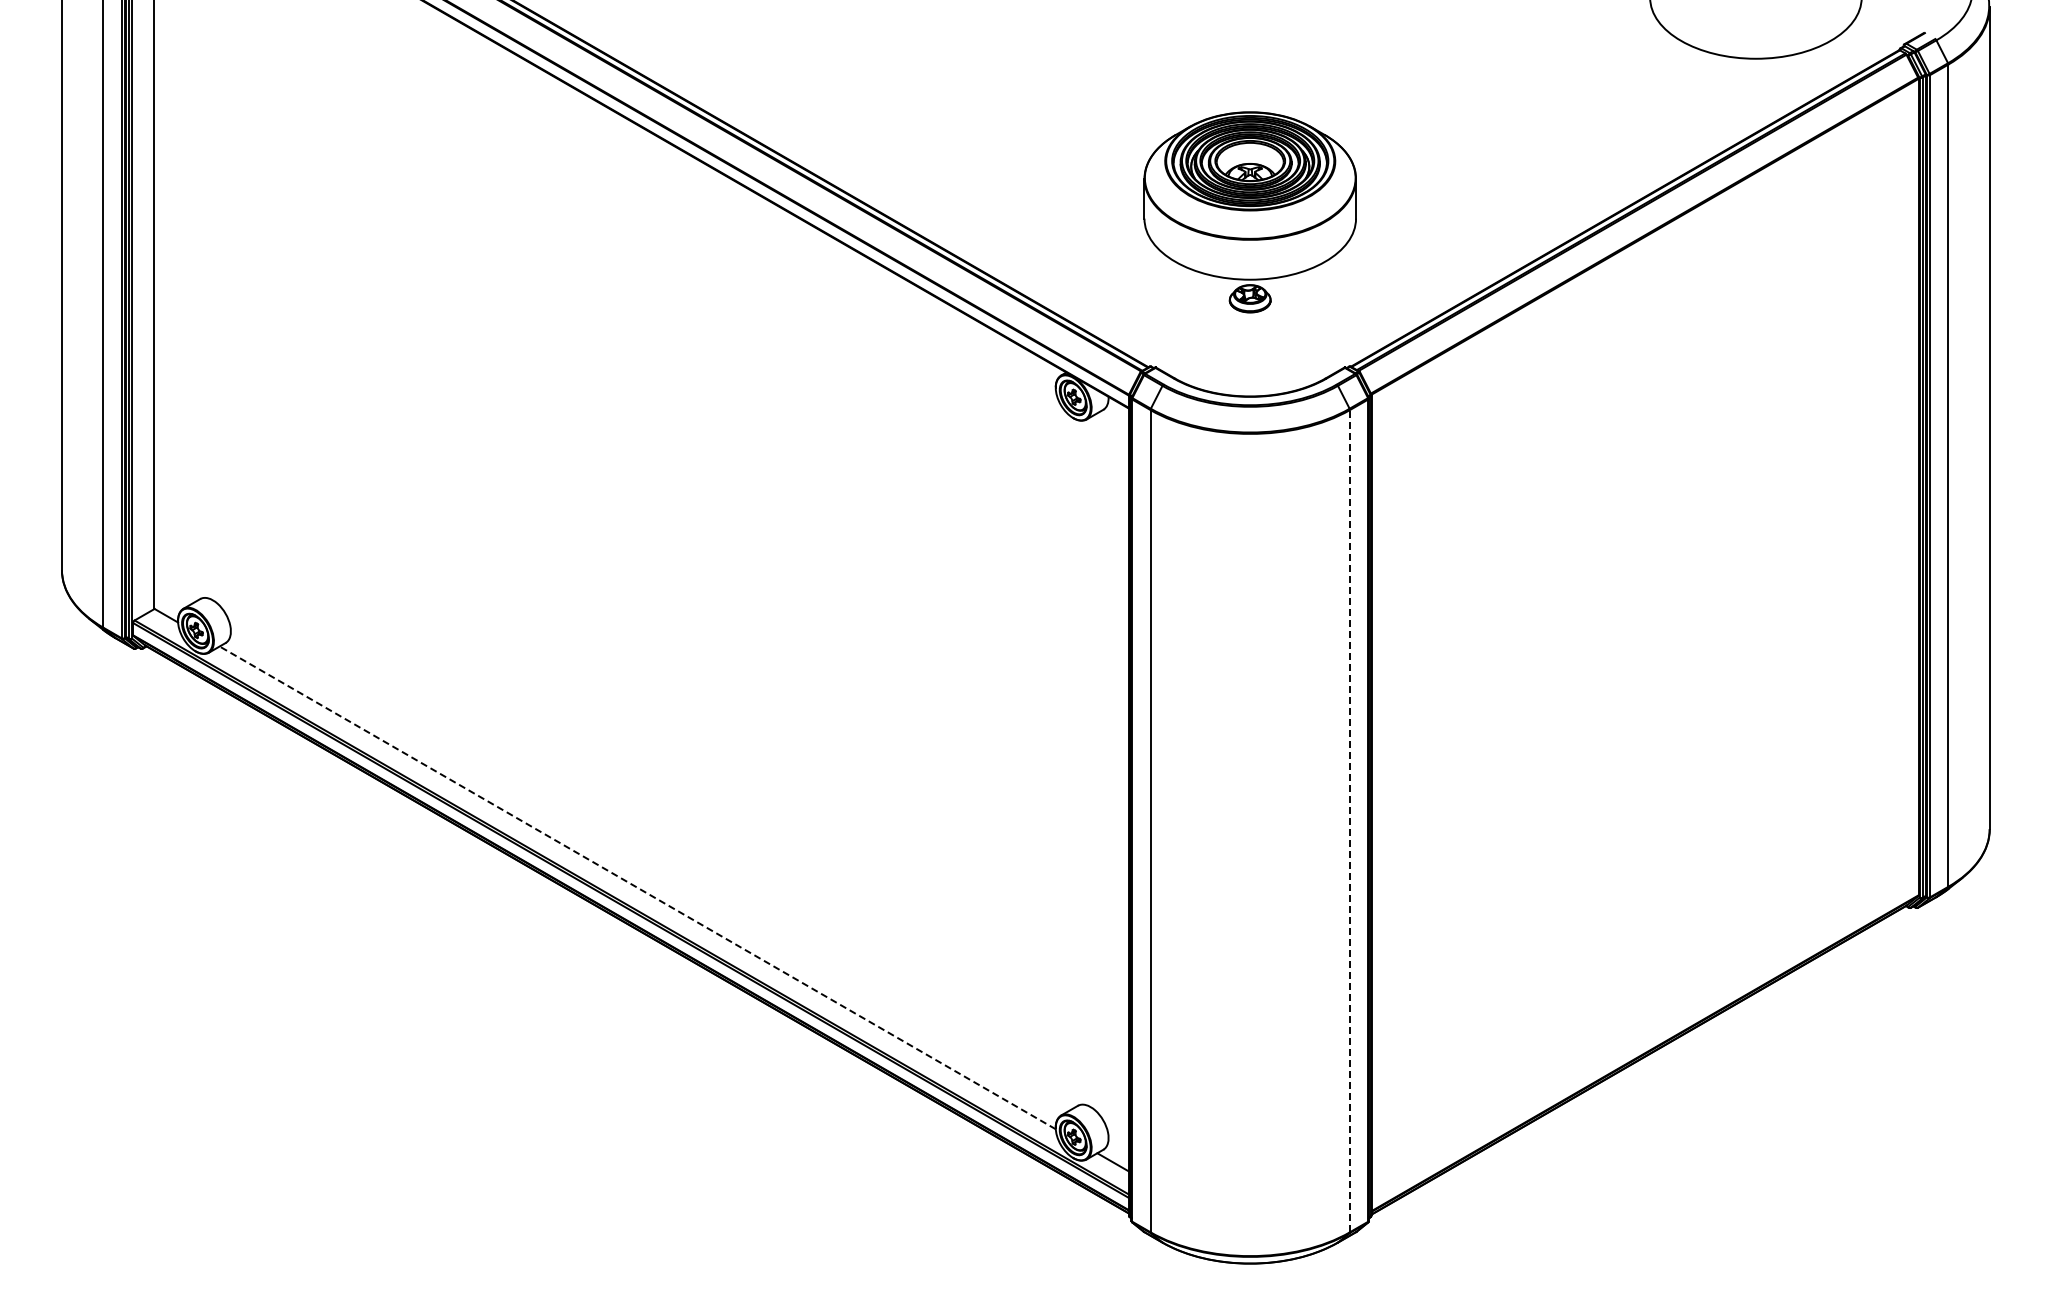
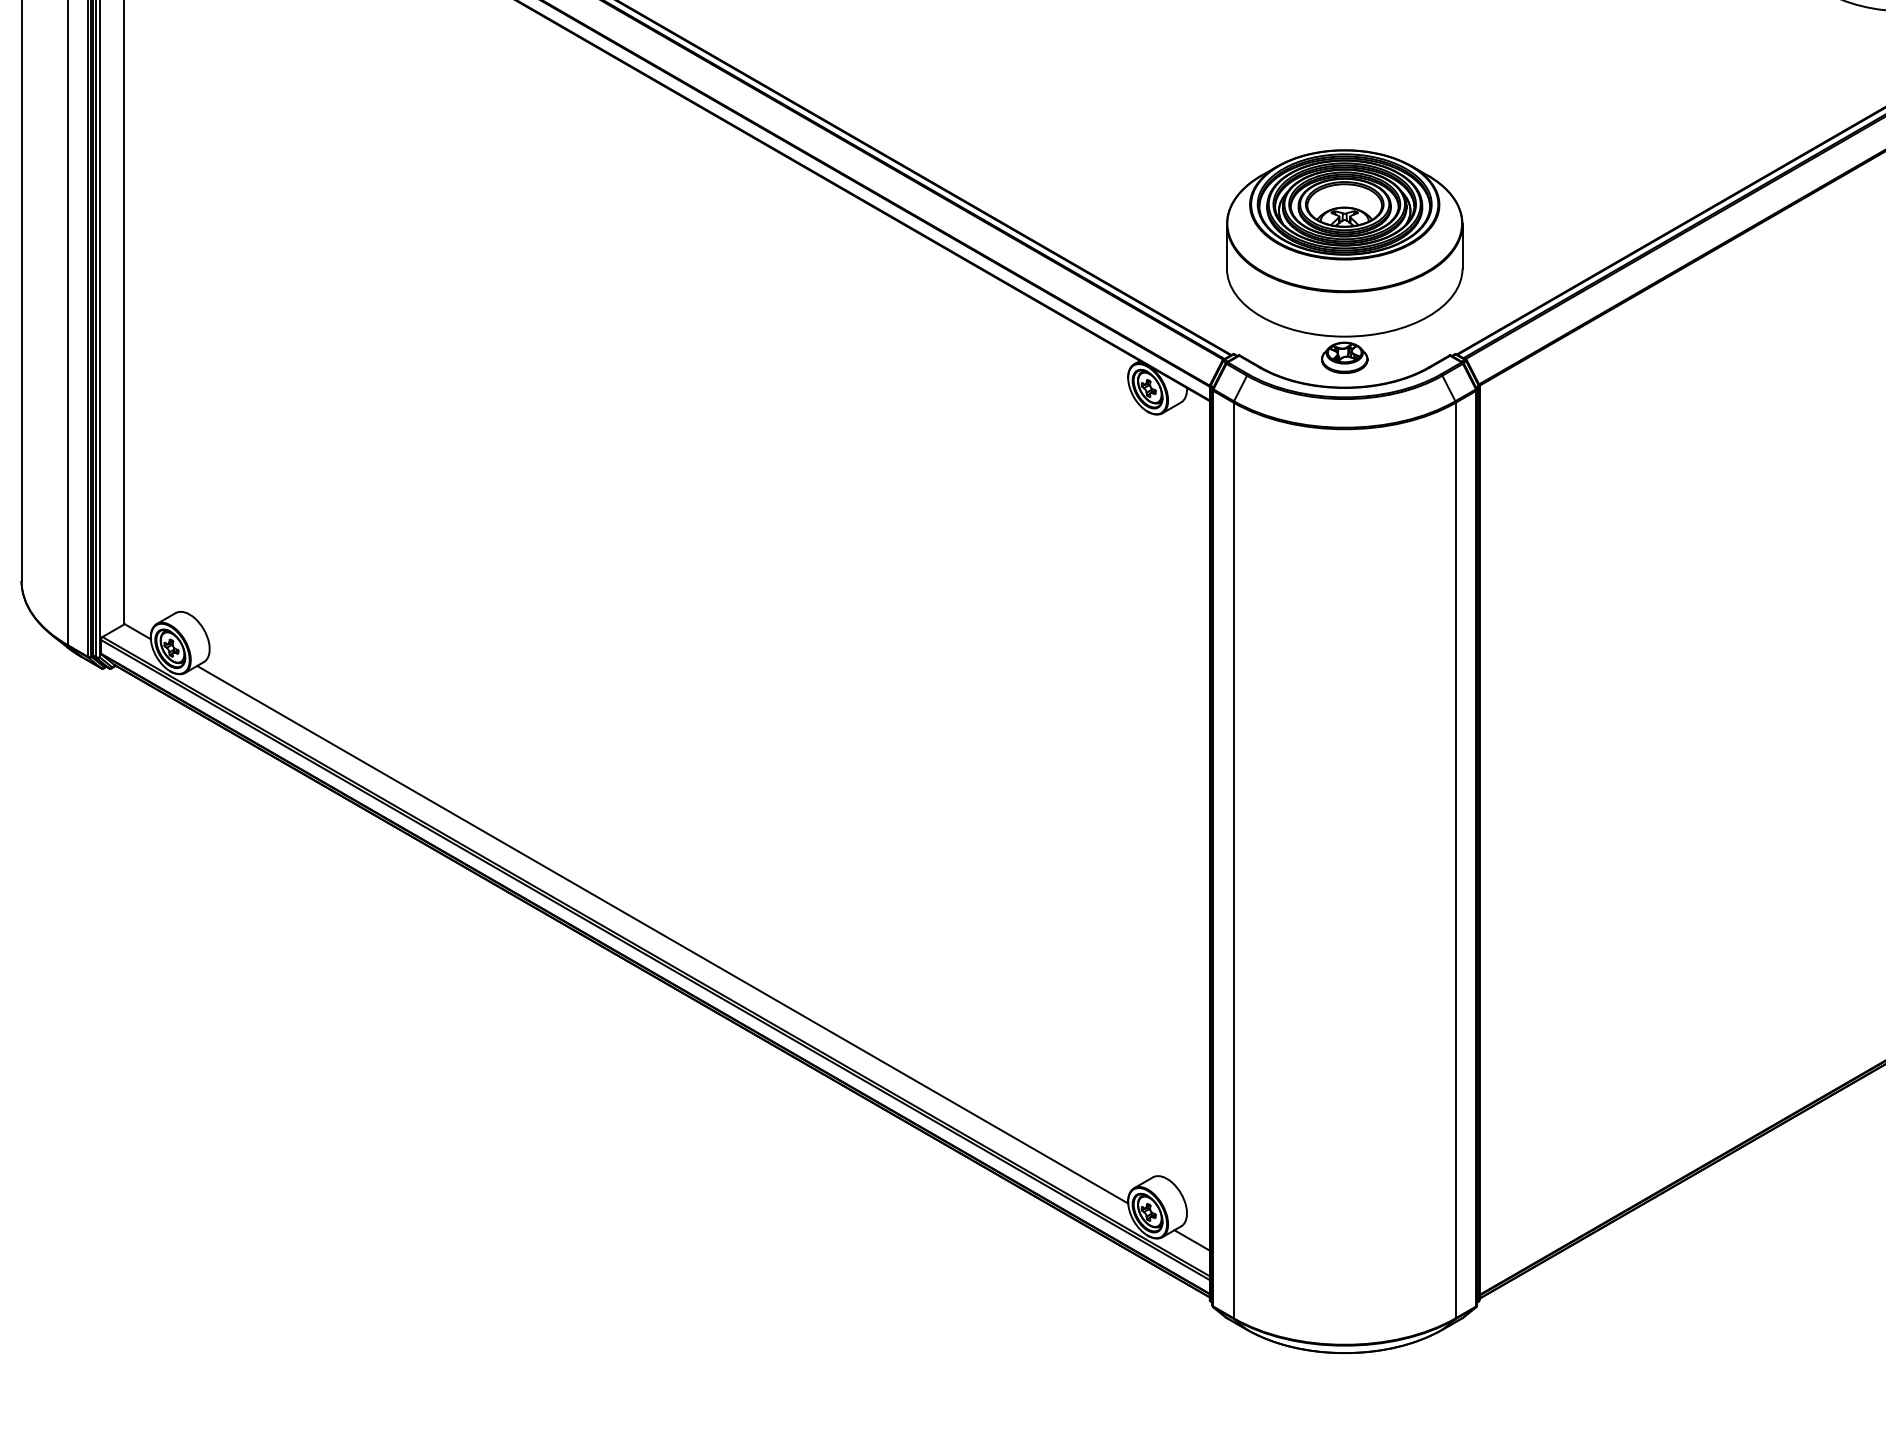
part: (1249, 212) -> (1343, 261), moved
line: (1349, 820) -> (1455, 859), dashed -> solid
line: (637, 887) -> (662, 934), dashed -> solid

